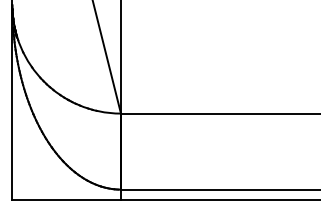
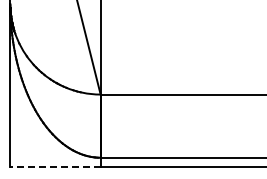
line: (66, 200) -> (55, 166), solid -> dashed

